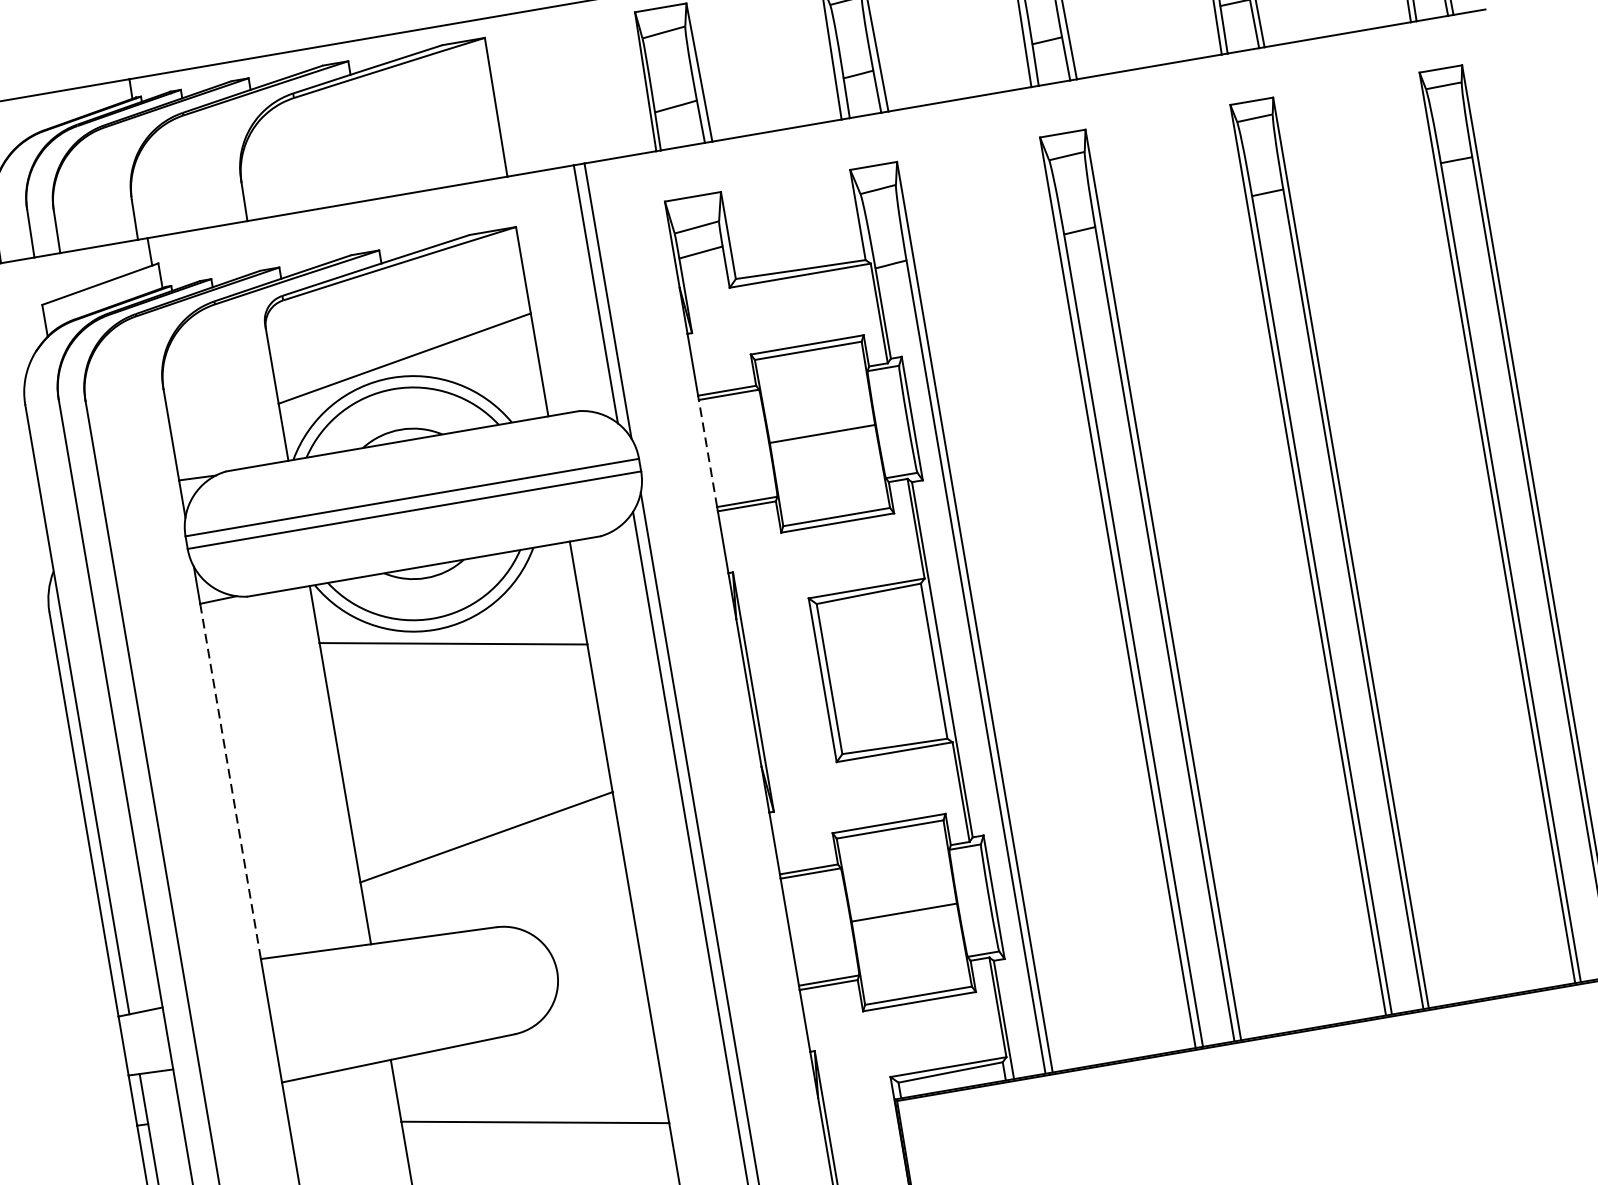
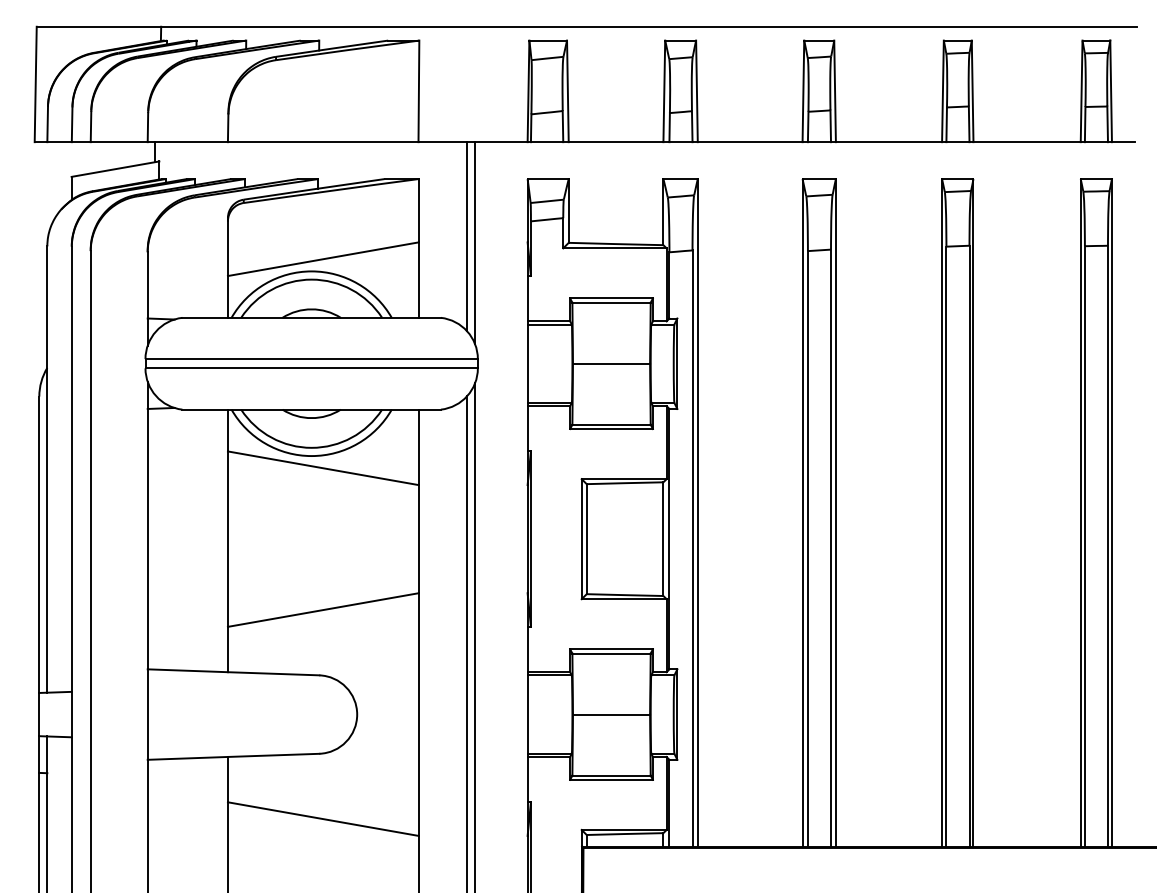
line: (707, 453) -> (527, 363), dashed -> solid
line: (230, 781) -> (147, 539), dashed -> solid

